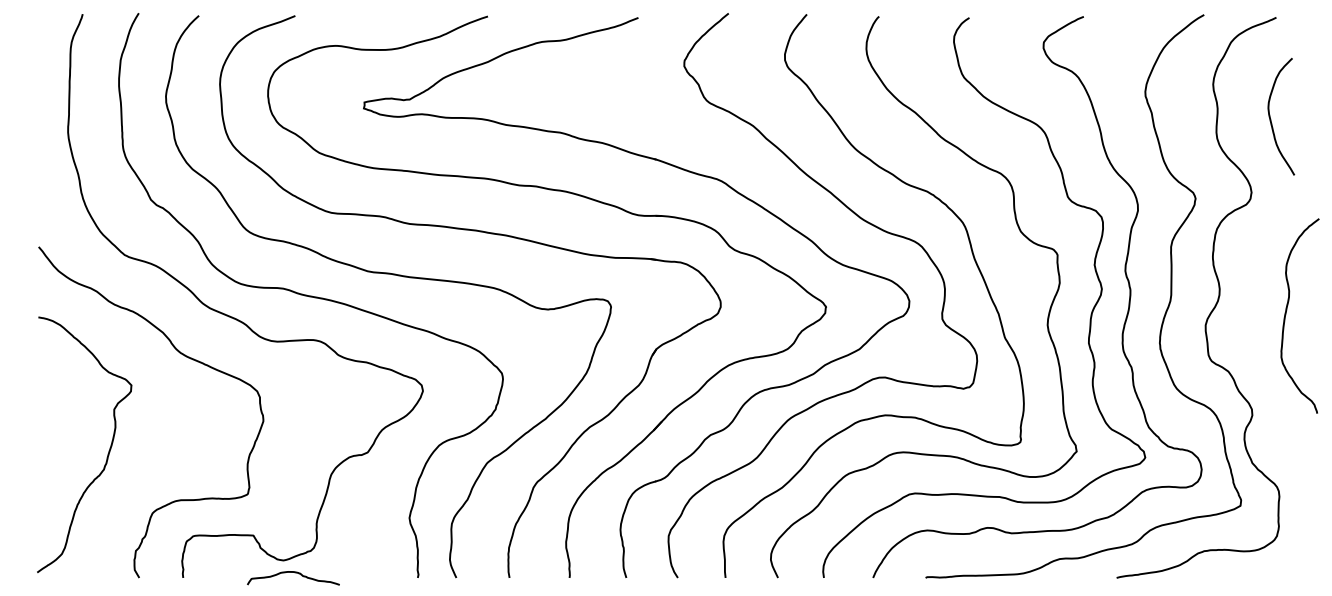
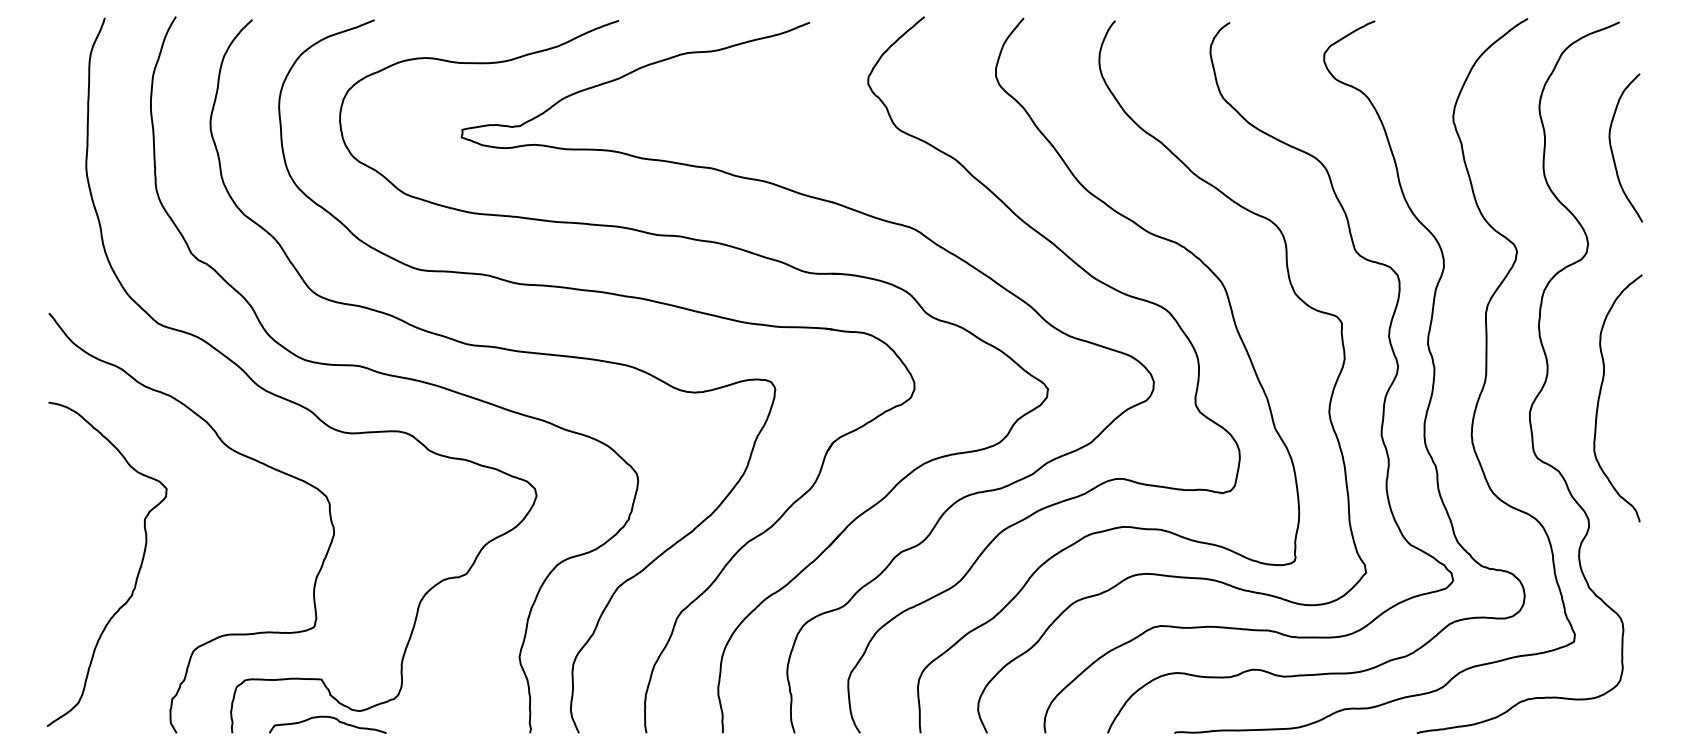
curve: (1287, 310) -> (1601, 391), moved
curve: (294, 573) -> (329, 718), moved

